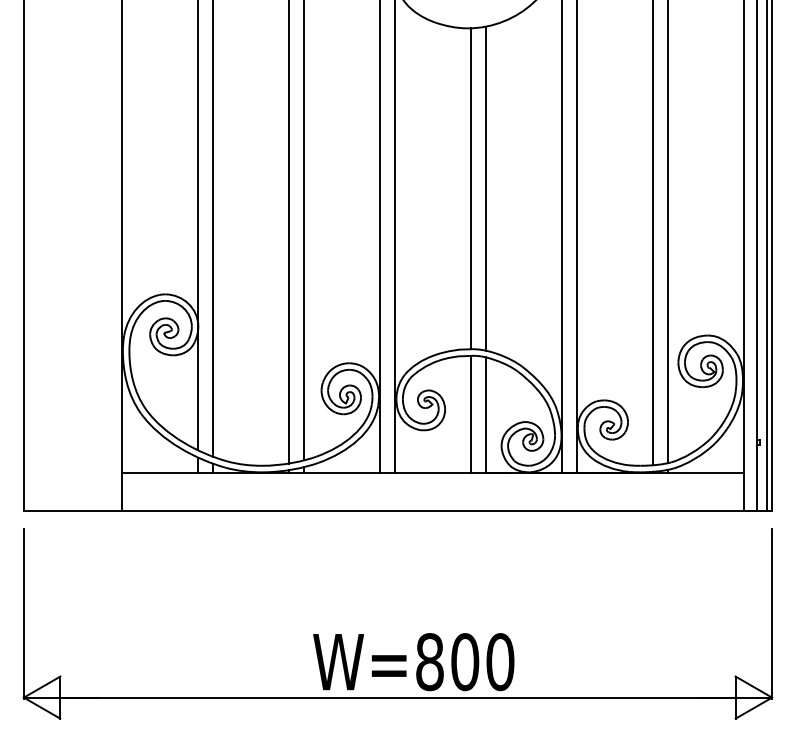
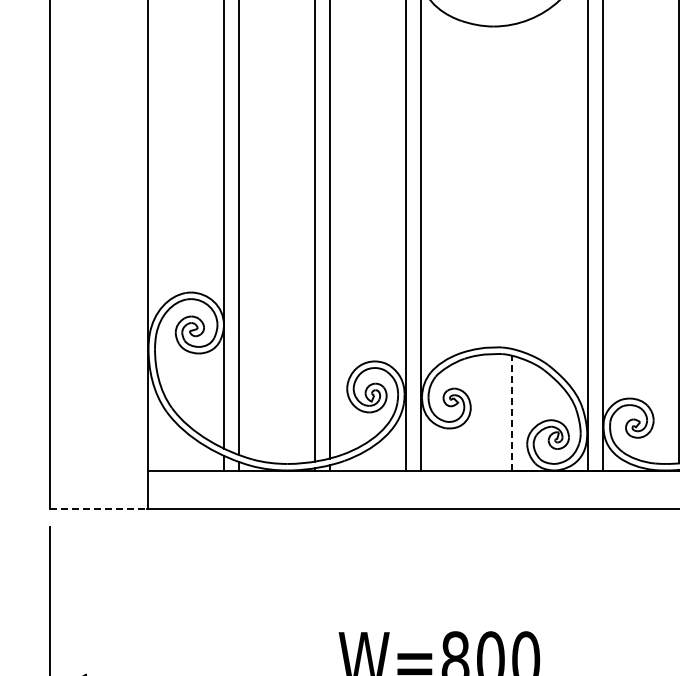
line: (471, 188) -> (497, 186), removed
line: (486, 188) -> (512, 186), removed
line: (471, 414) -> (497, 412), removed
line: (486, 415) -> (512, 413), solid -> dashed
line: (72, 510) -> (98, 508), solid -> dashed

